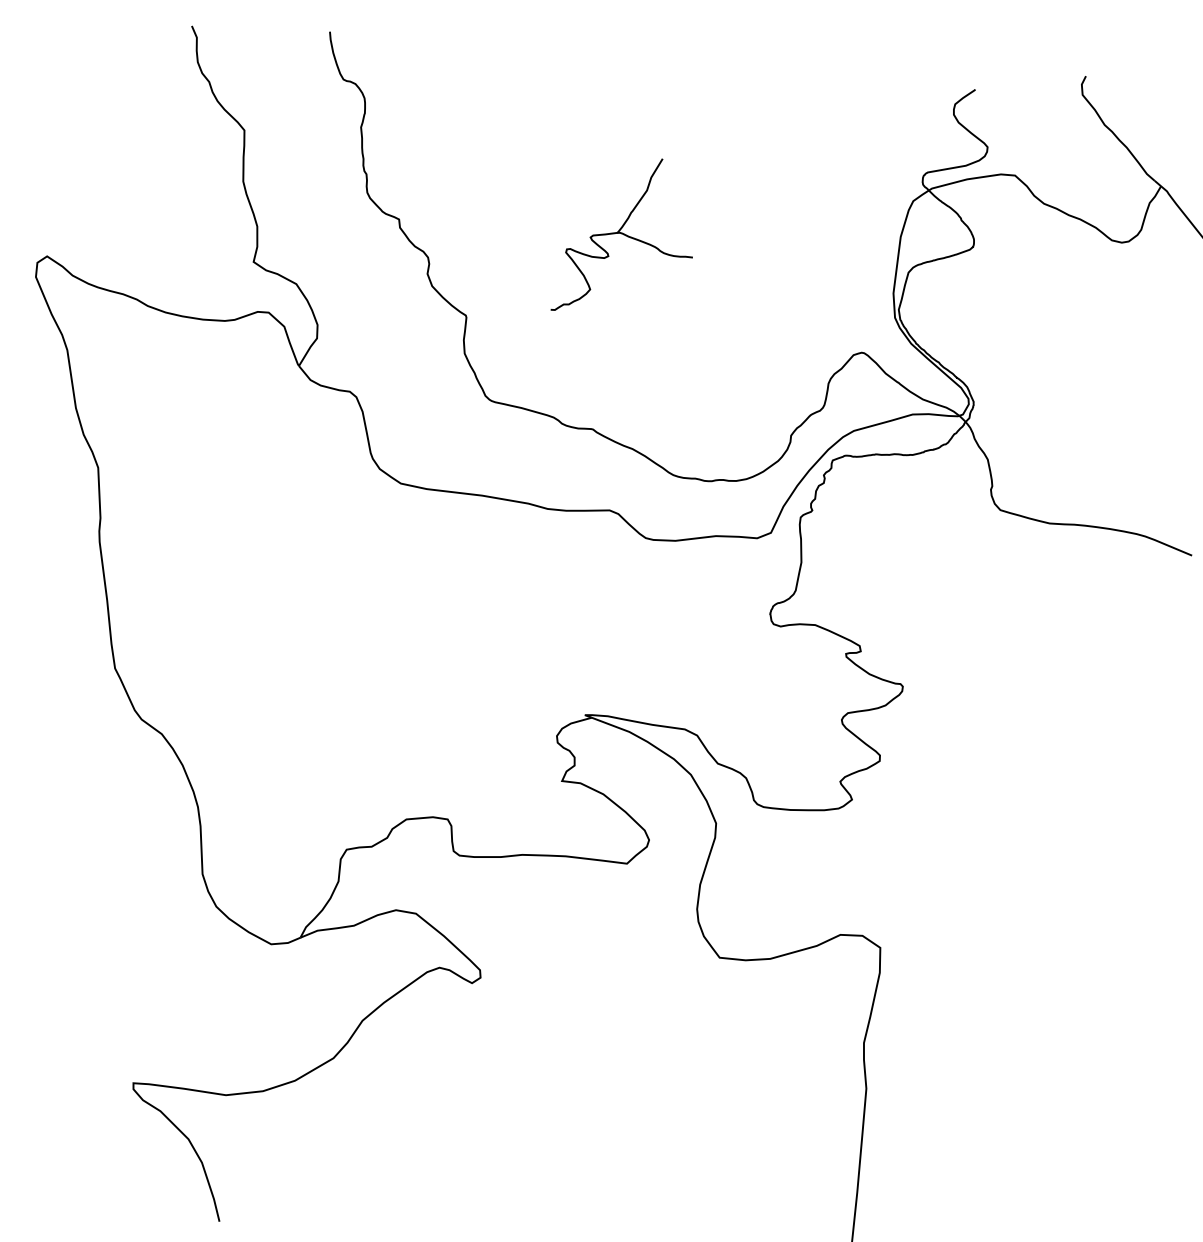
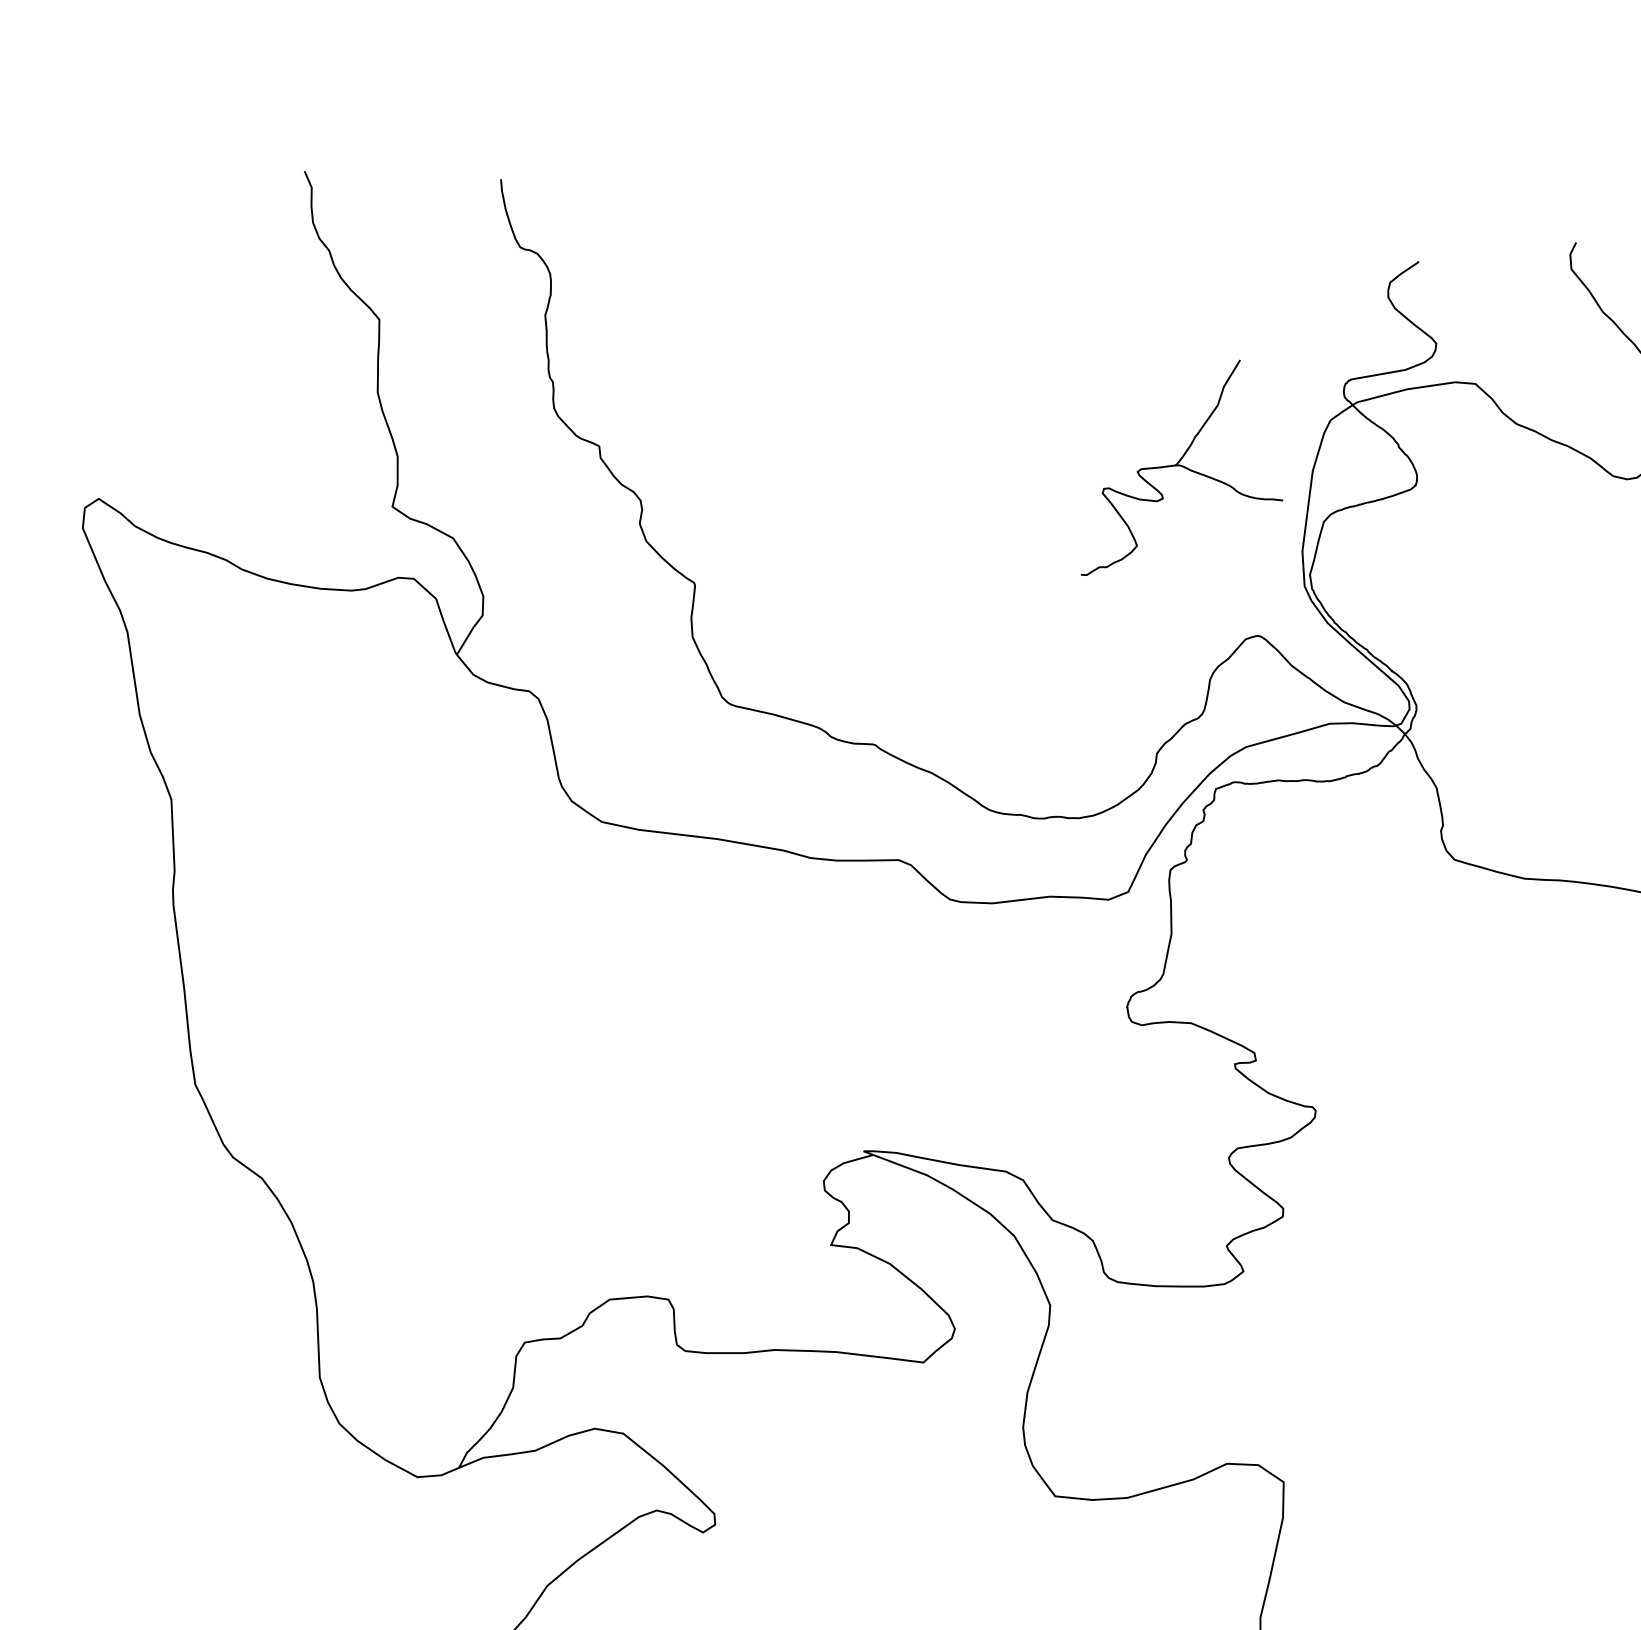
part: (621, 234) -> (1181, 467), moved

